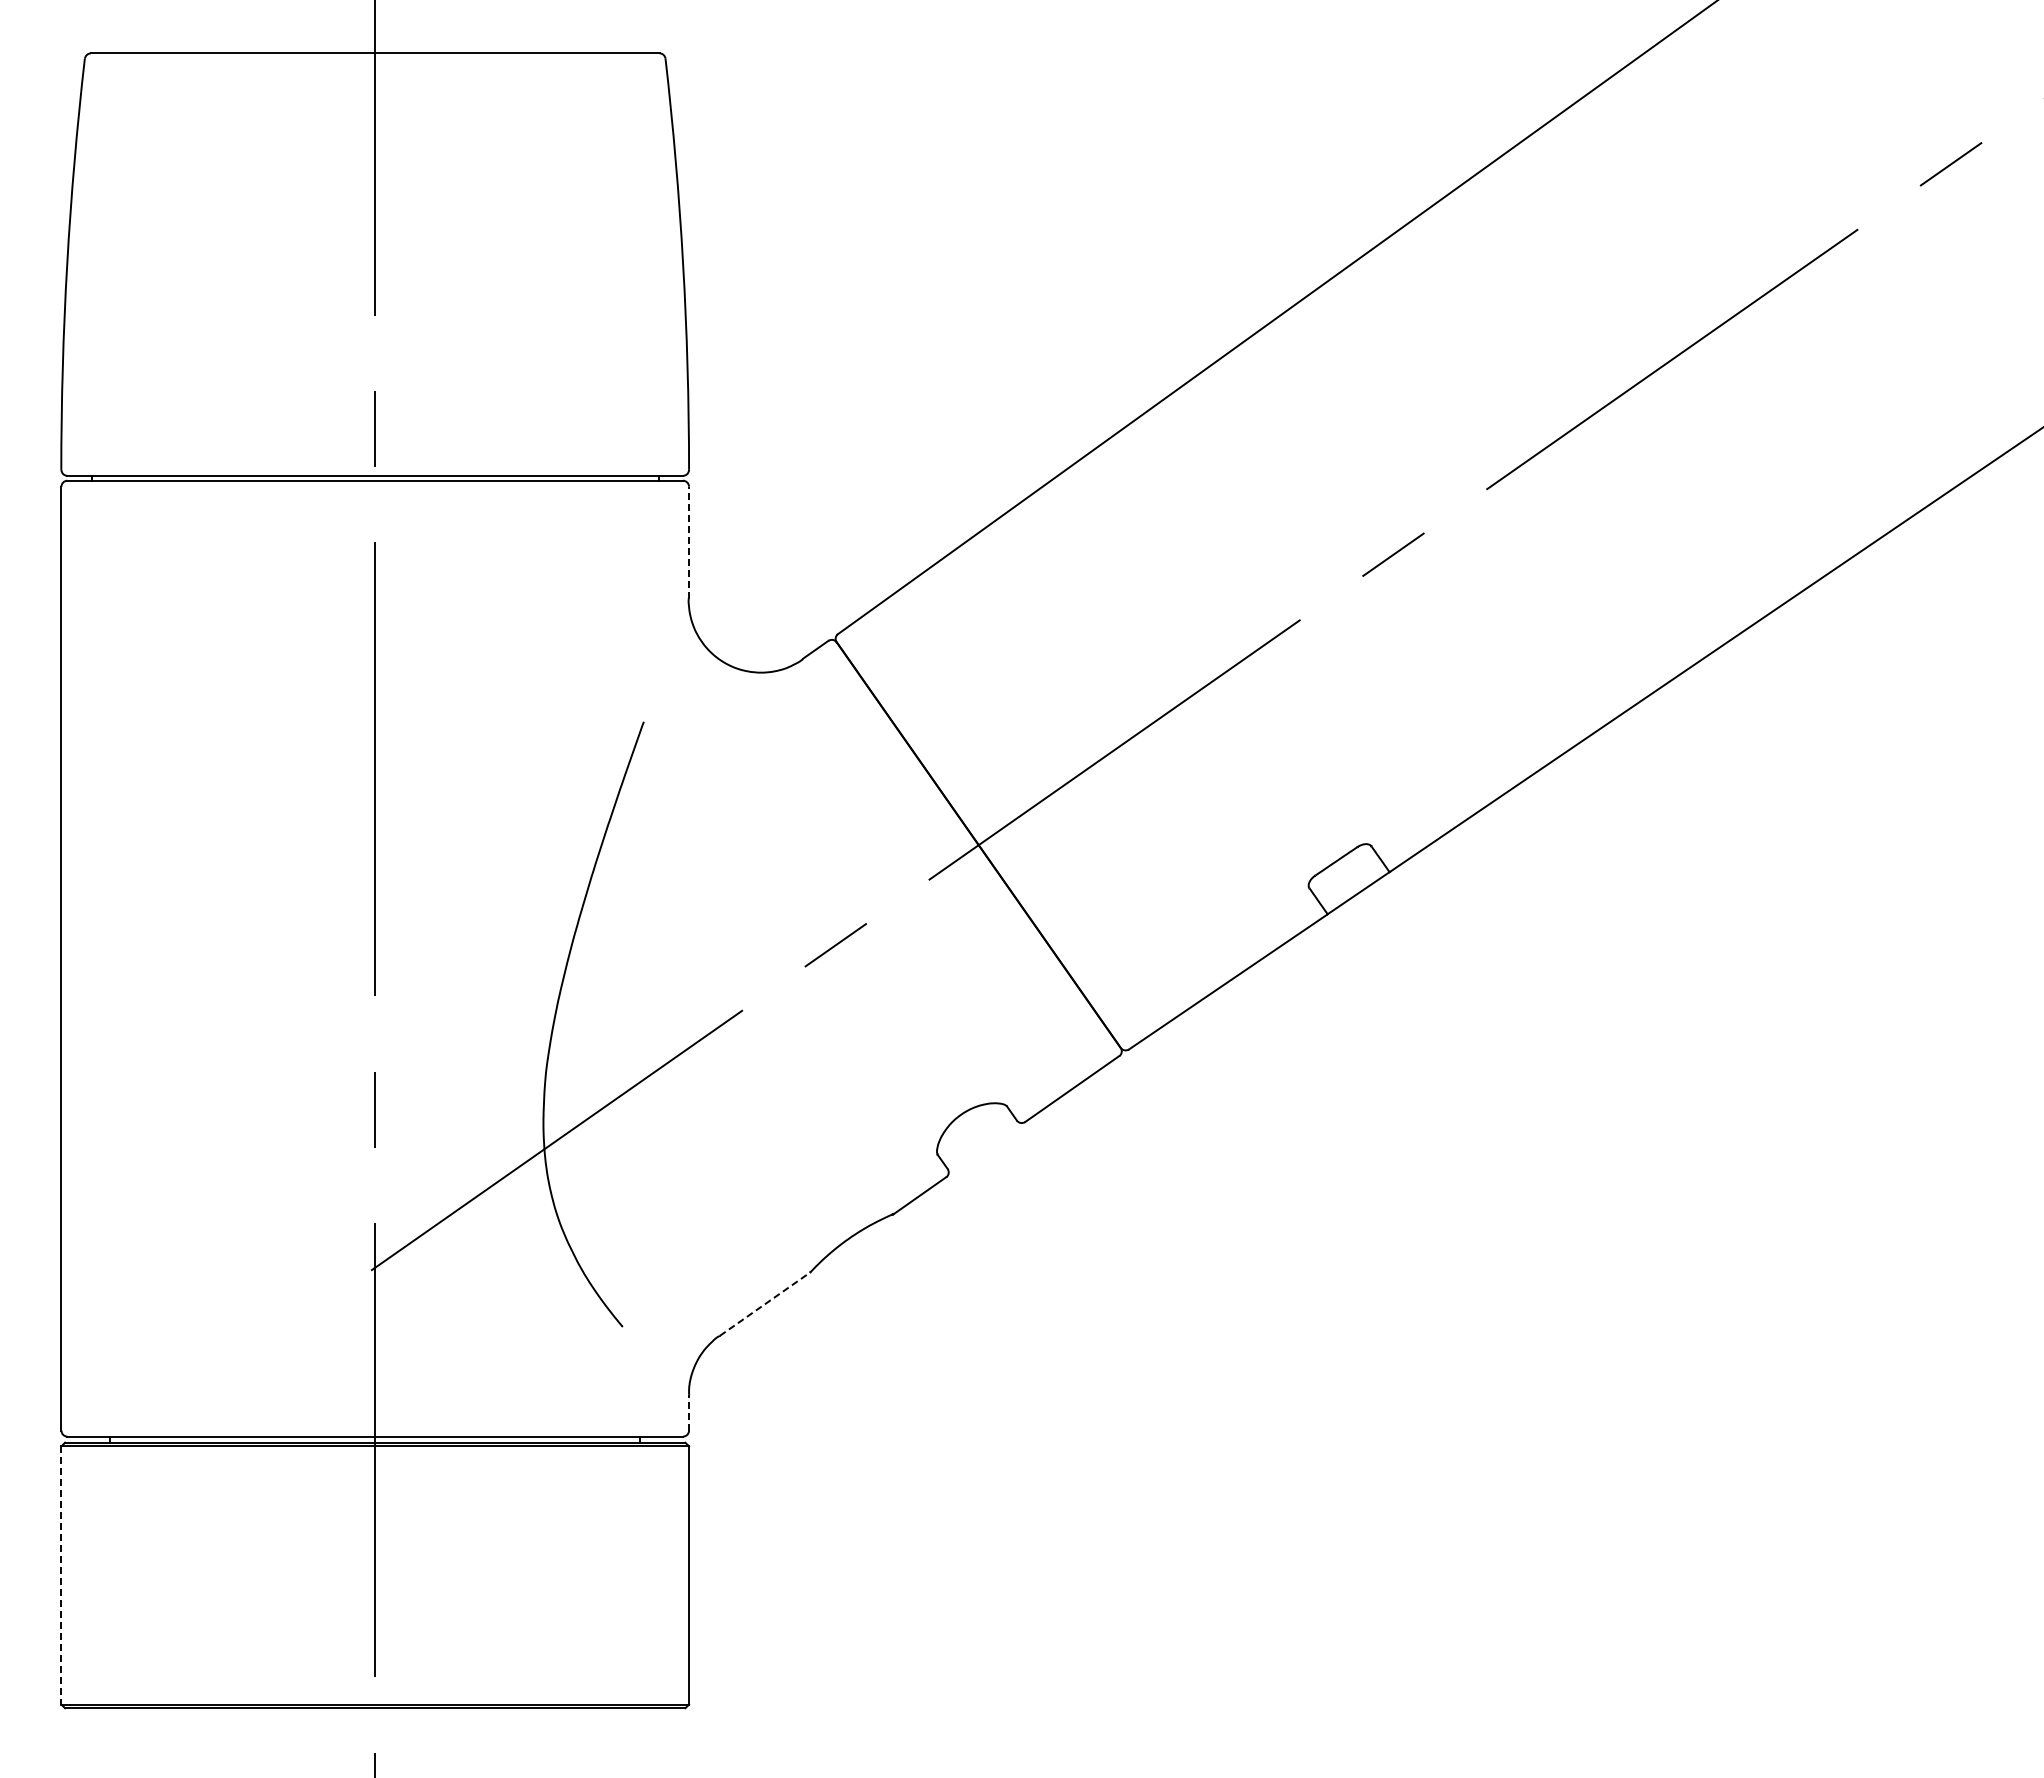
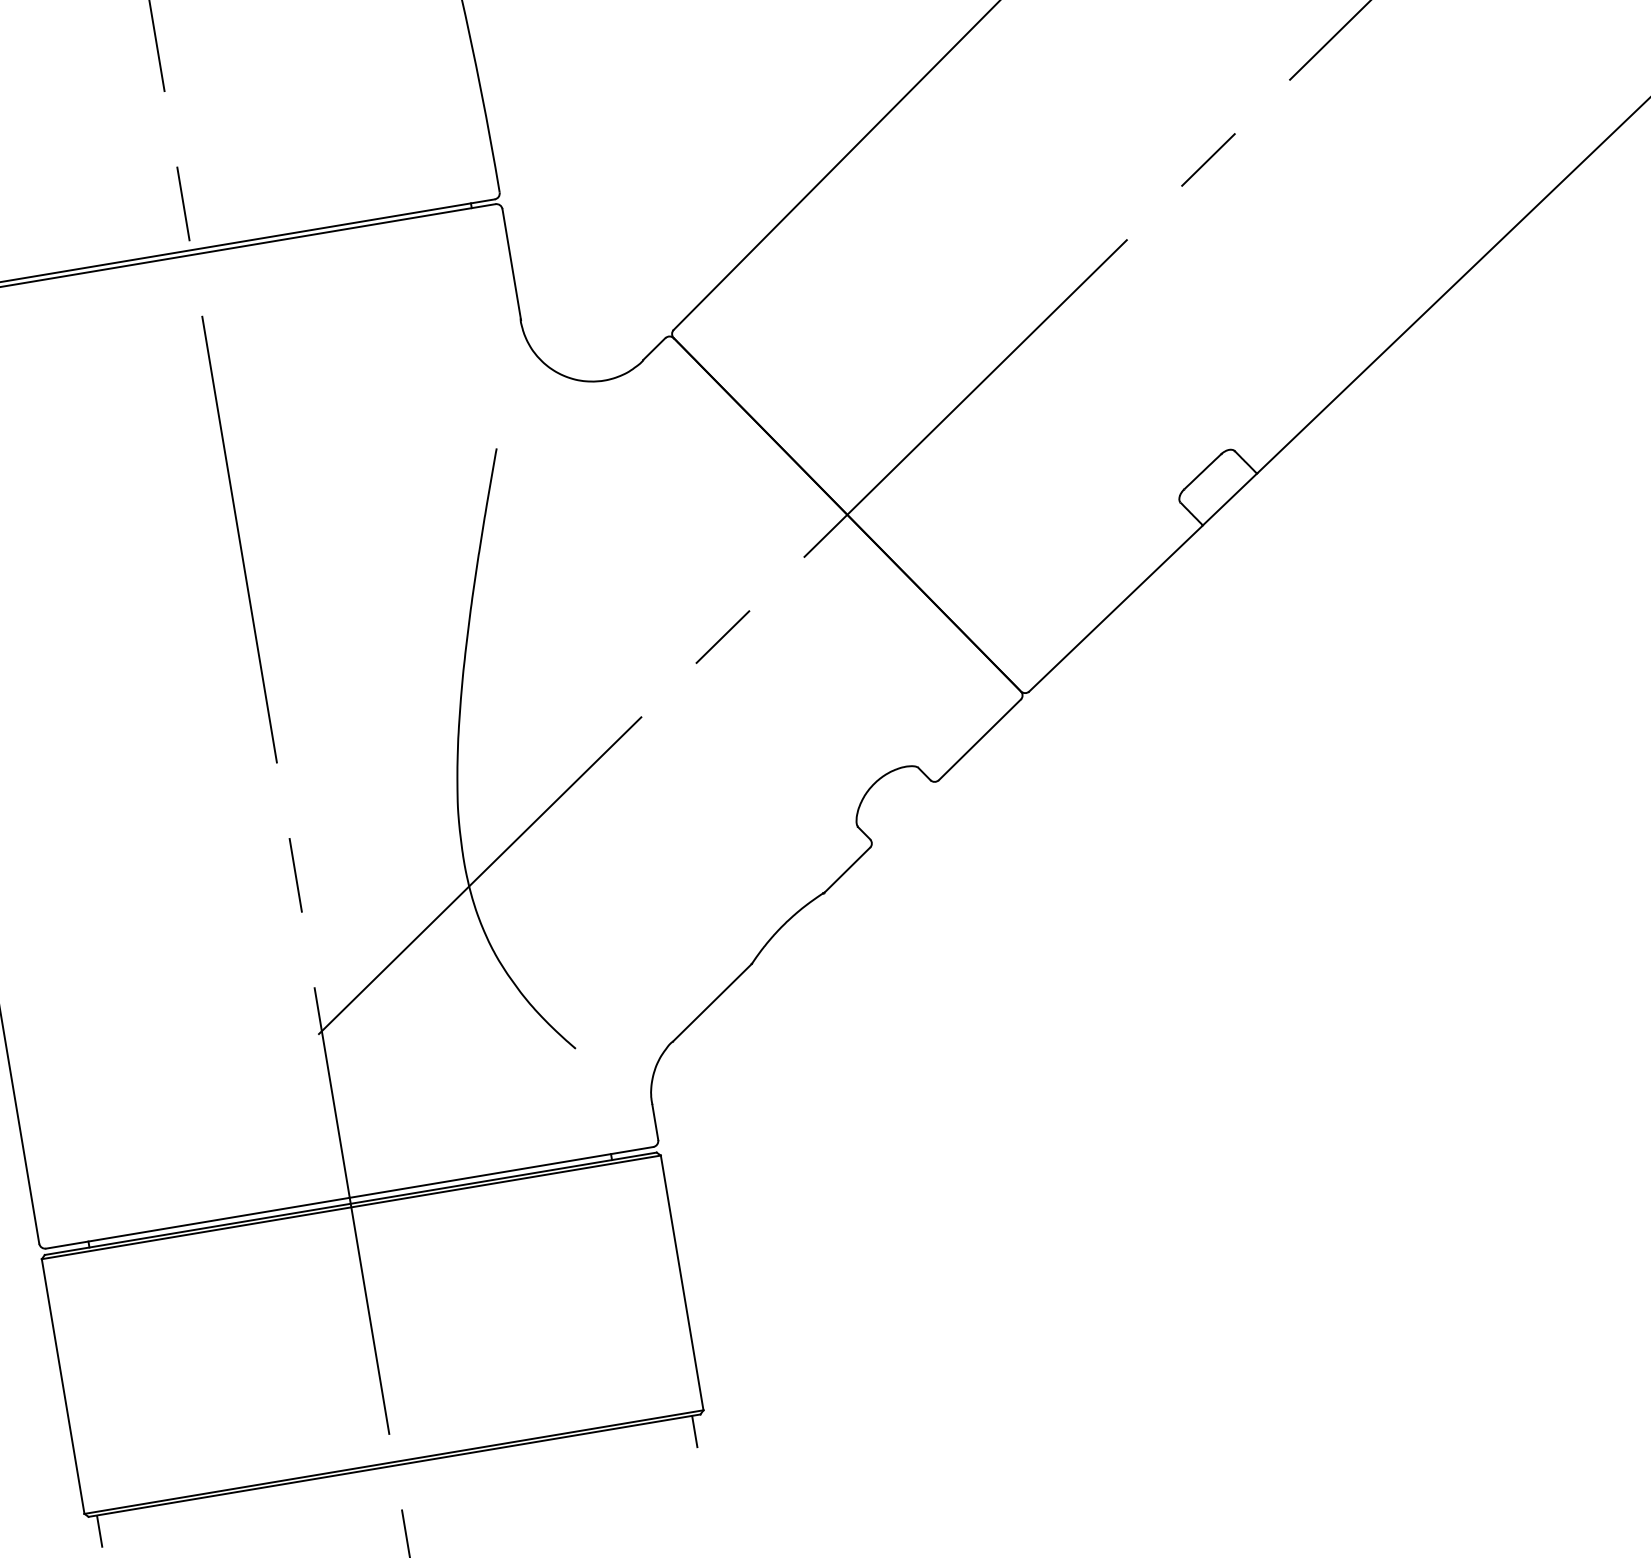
line: (689, 542) -> (512, 264), dashed -> solid
line: (765, 1303) -> (712, 1002), dashed -> solid
line: (689, 1412) -> (655, 1122), dashed -> solid
line: (61, 1575) -> (63, 1386), dashed -> solid
line: (73, 1724) -> (99, 1531), added
line: (676, 1724) -> (694, 1431), added

